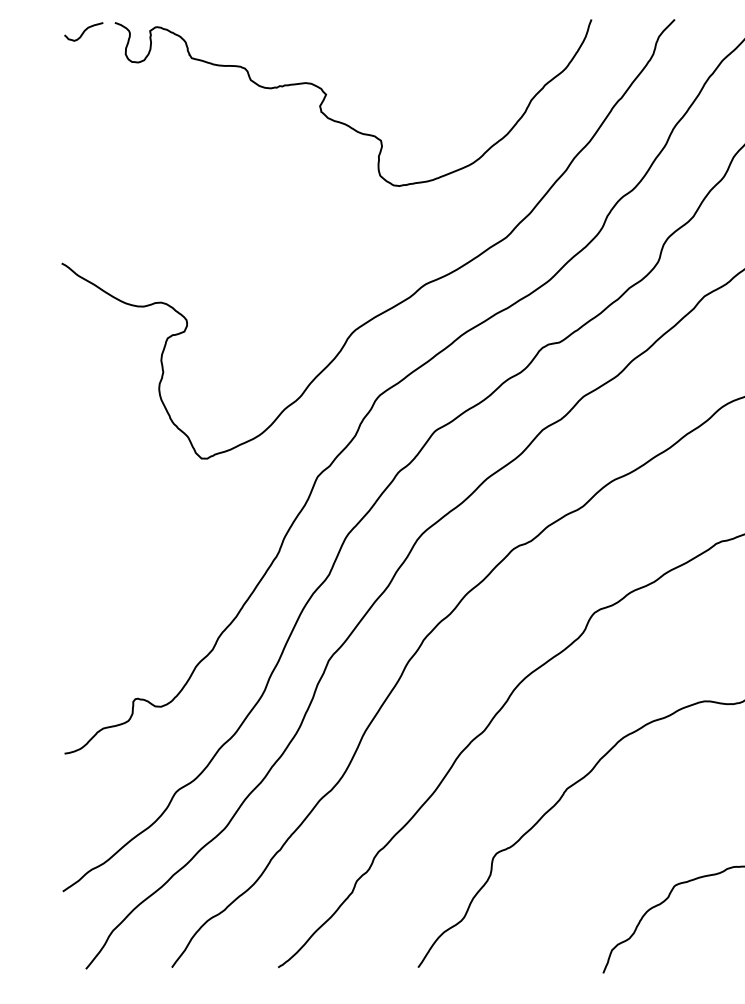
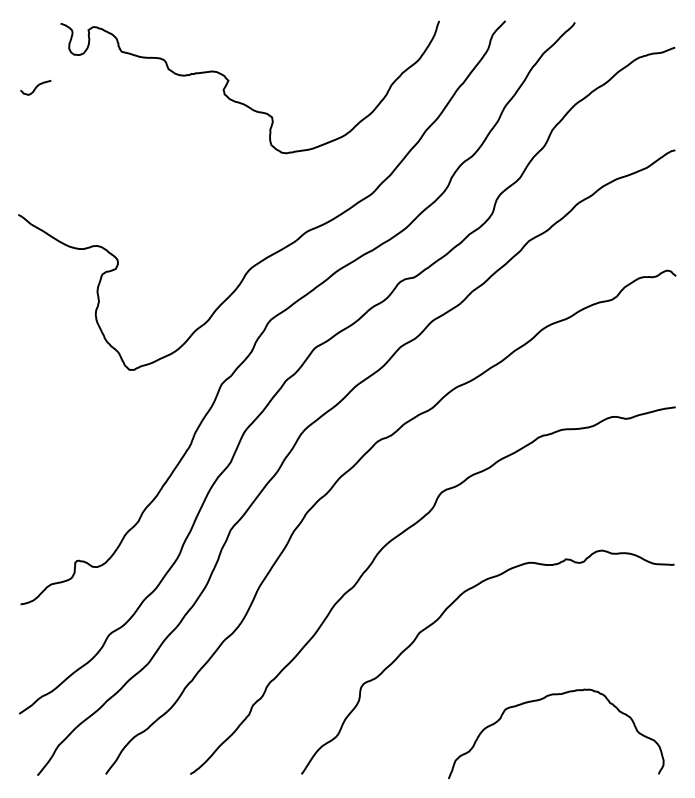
curve: (83, 31) -> (35, 87), moved

